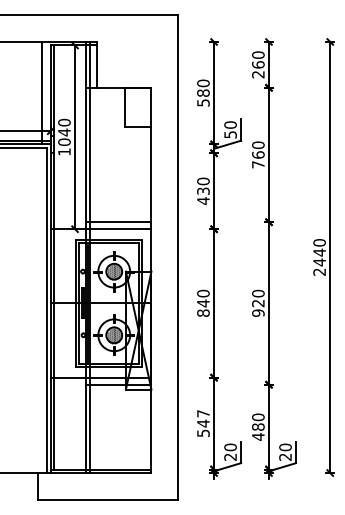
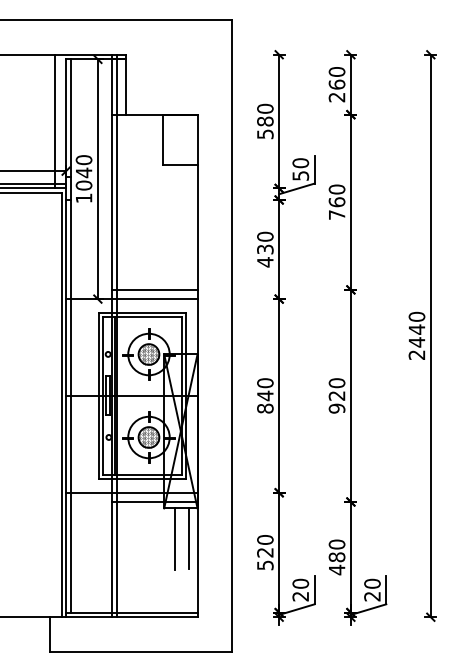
line: (145, 412) -> (189, 538), added
line: (134, 413) -> (175, 539), added
text: (203, 418) -> (265, 546), 547 -> 520

